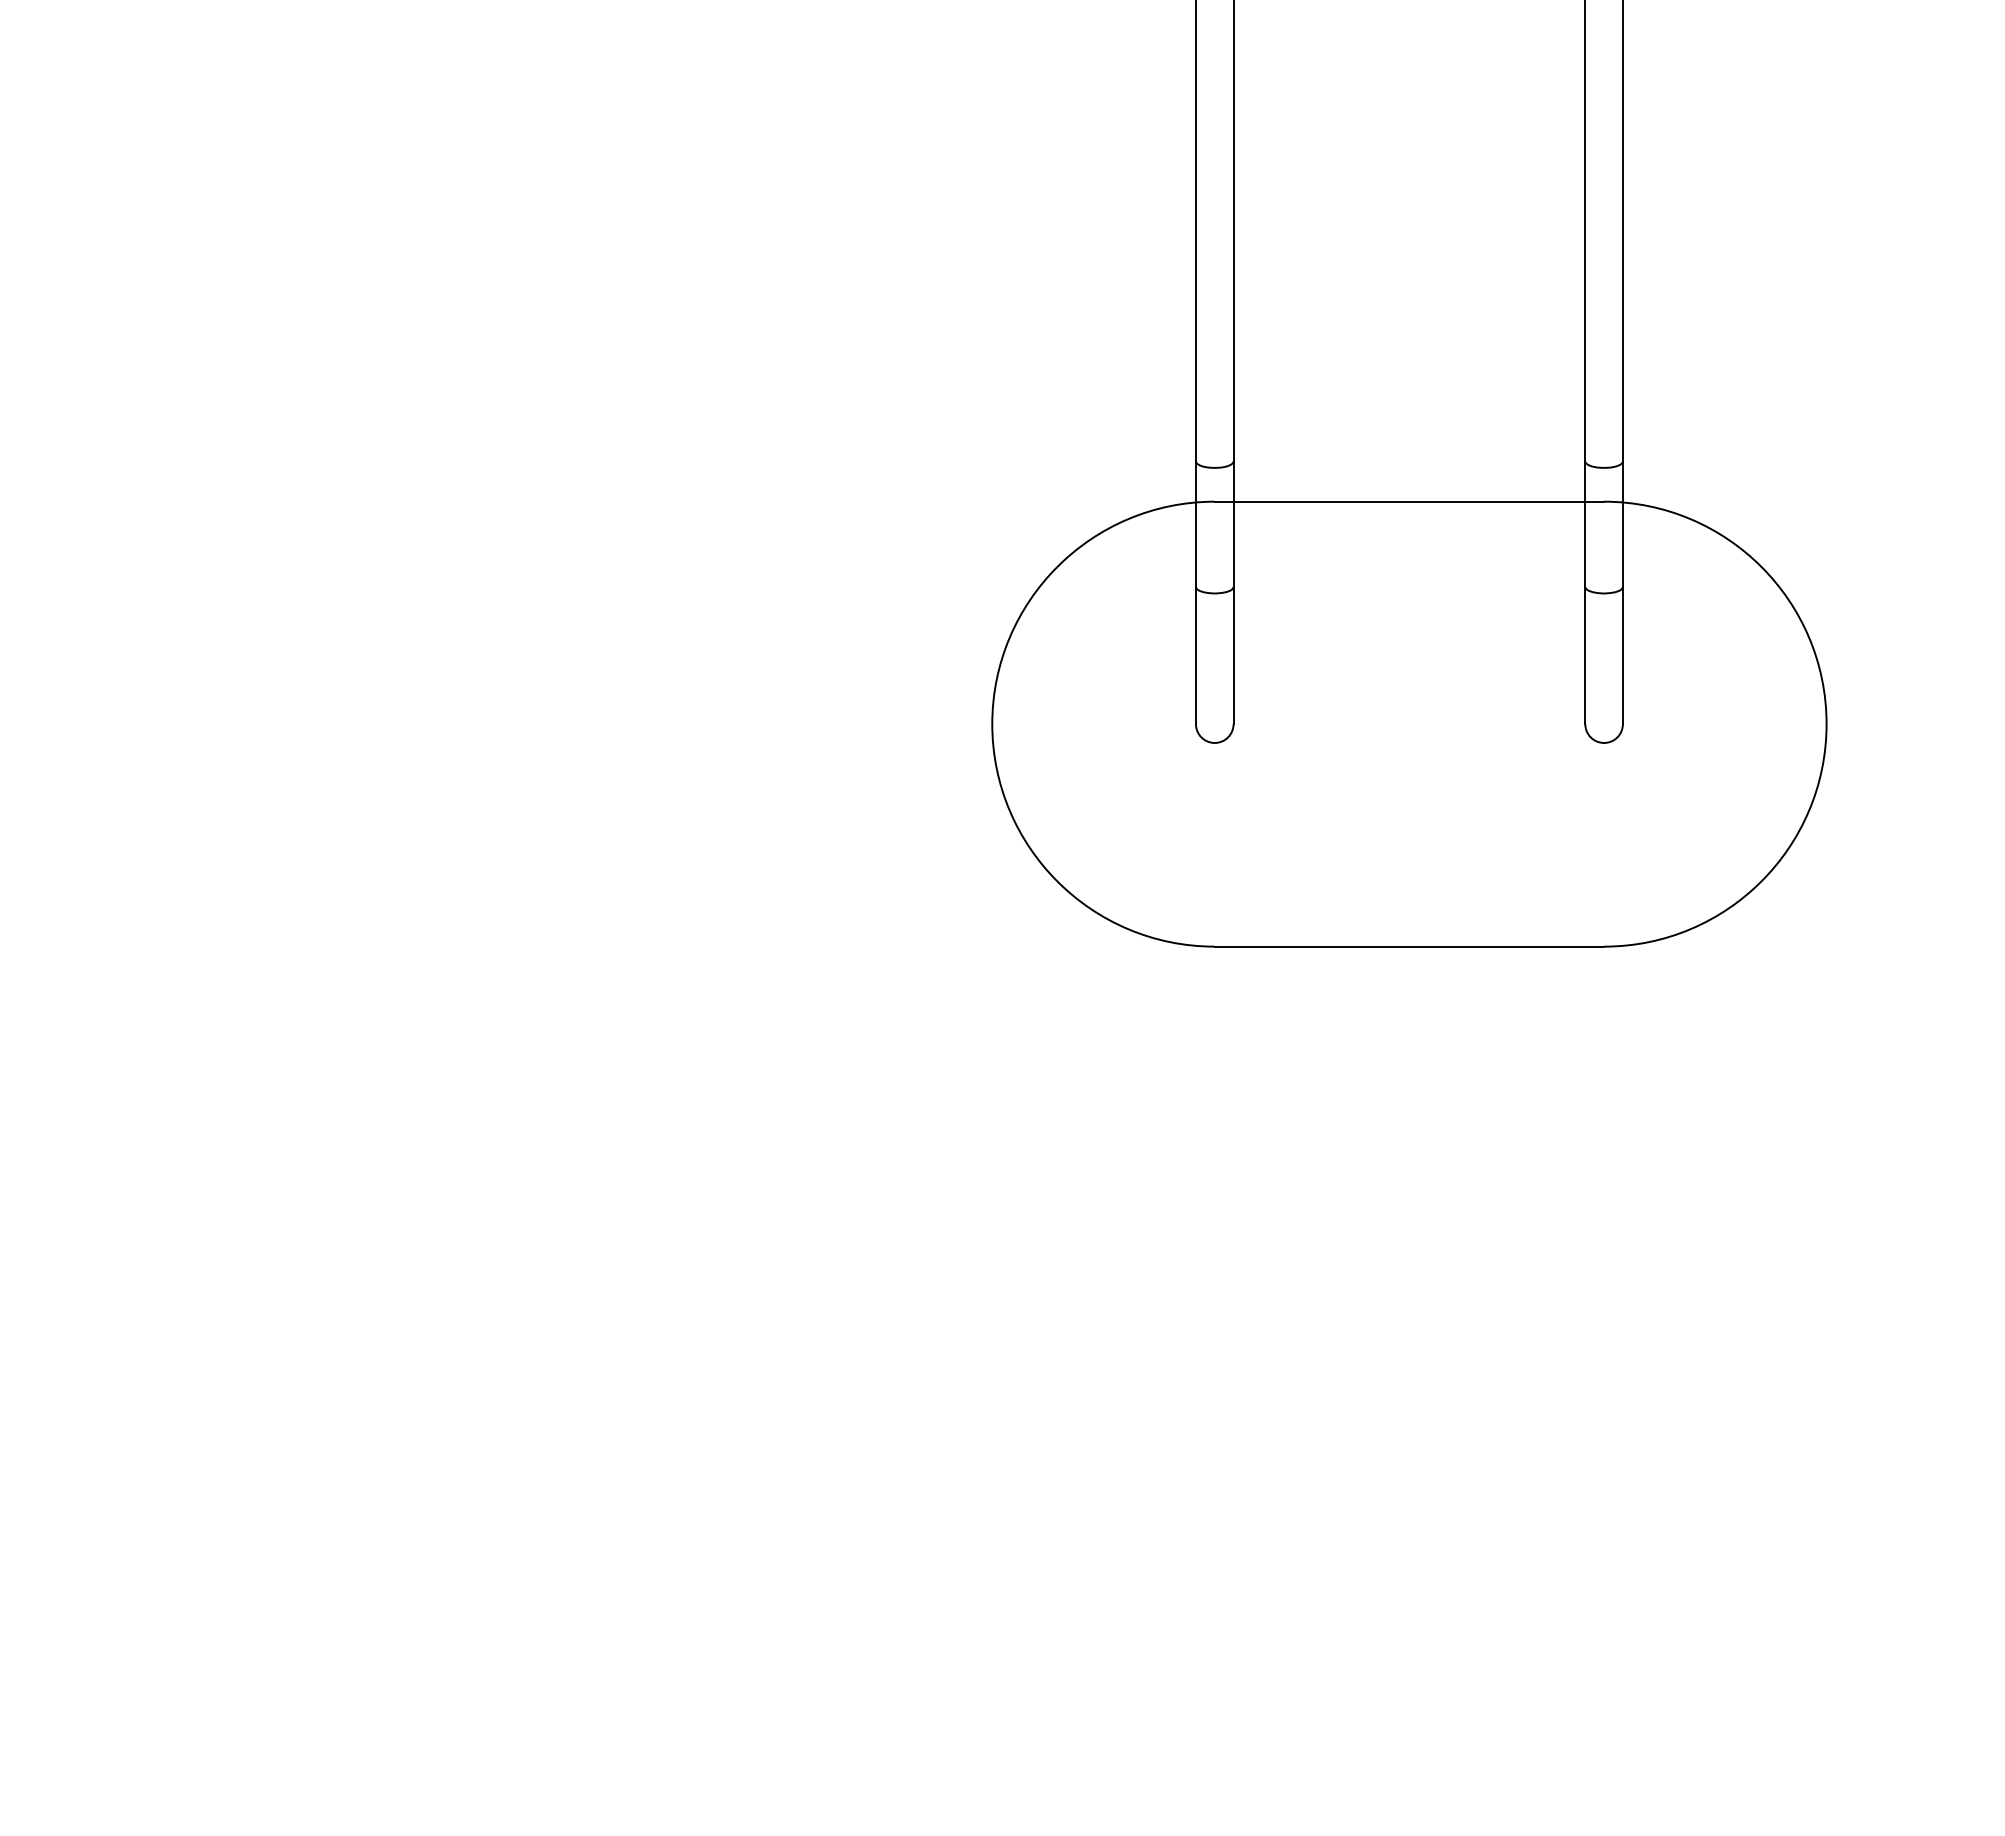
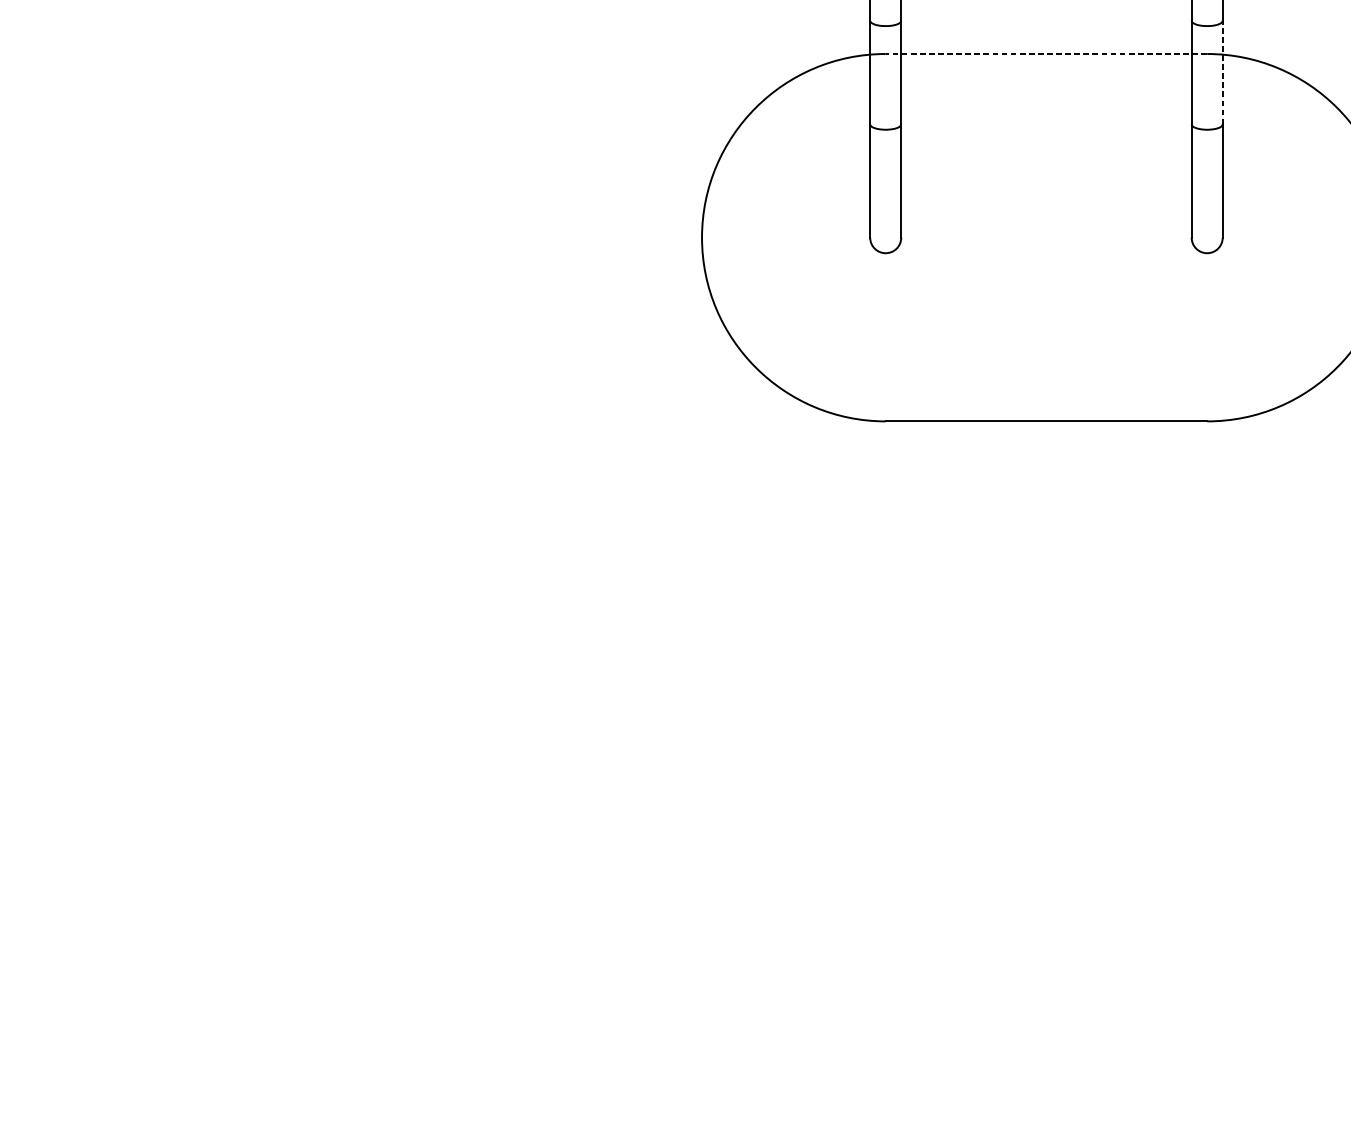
line: (1409, 501) -> (1046, 53), solid -> dashed
line: (1622, 524) -> (1222, 72), solid -> dashed

